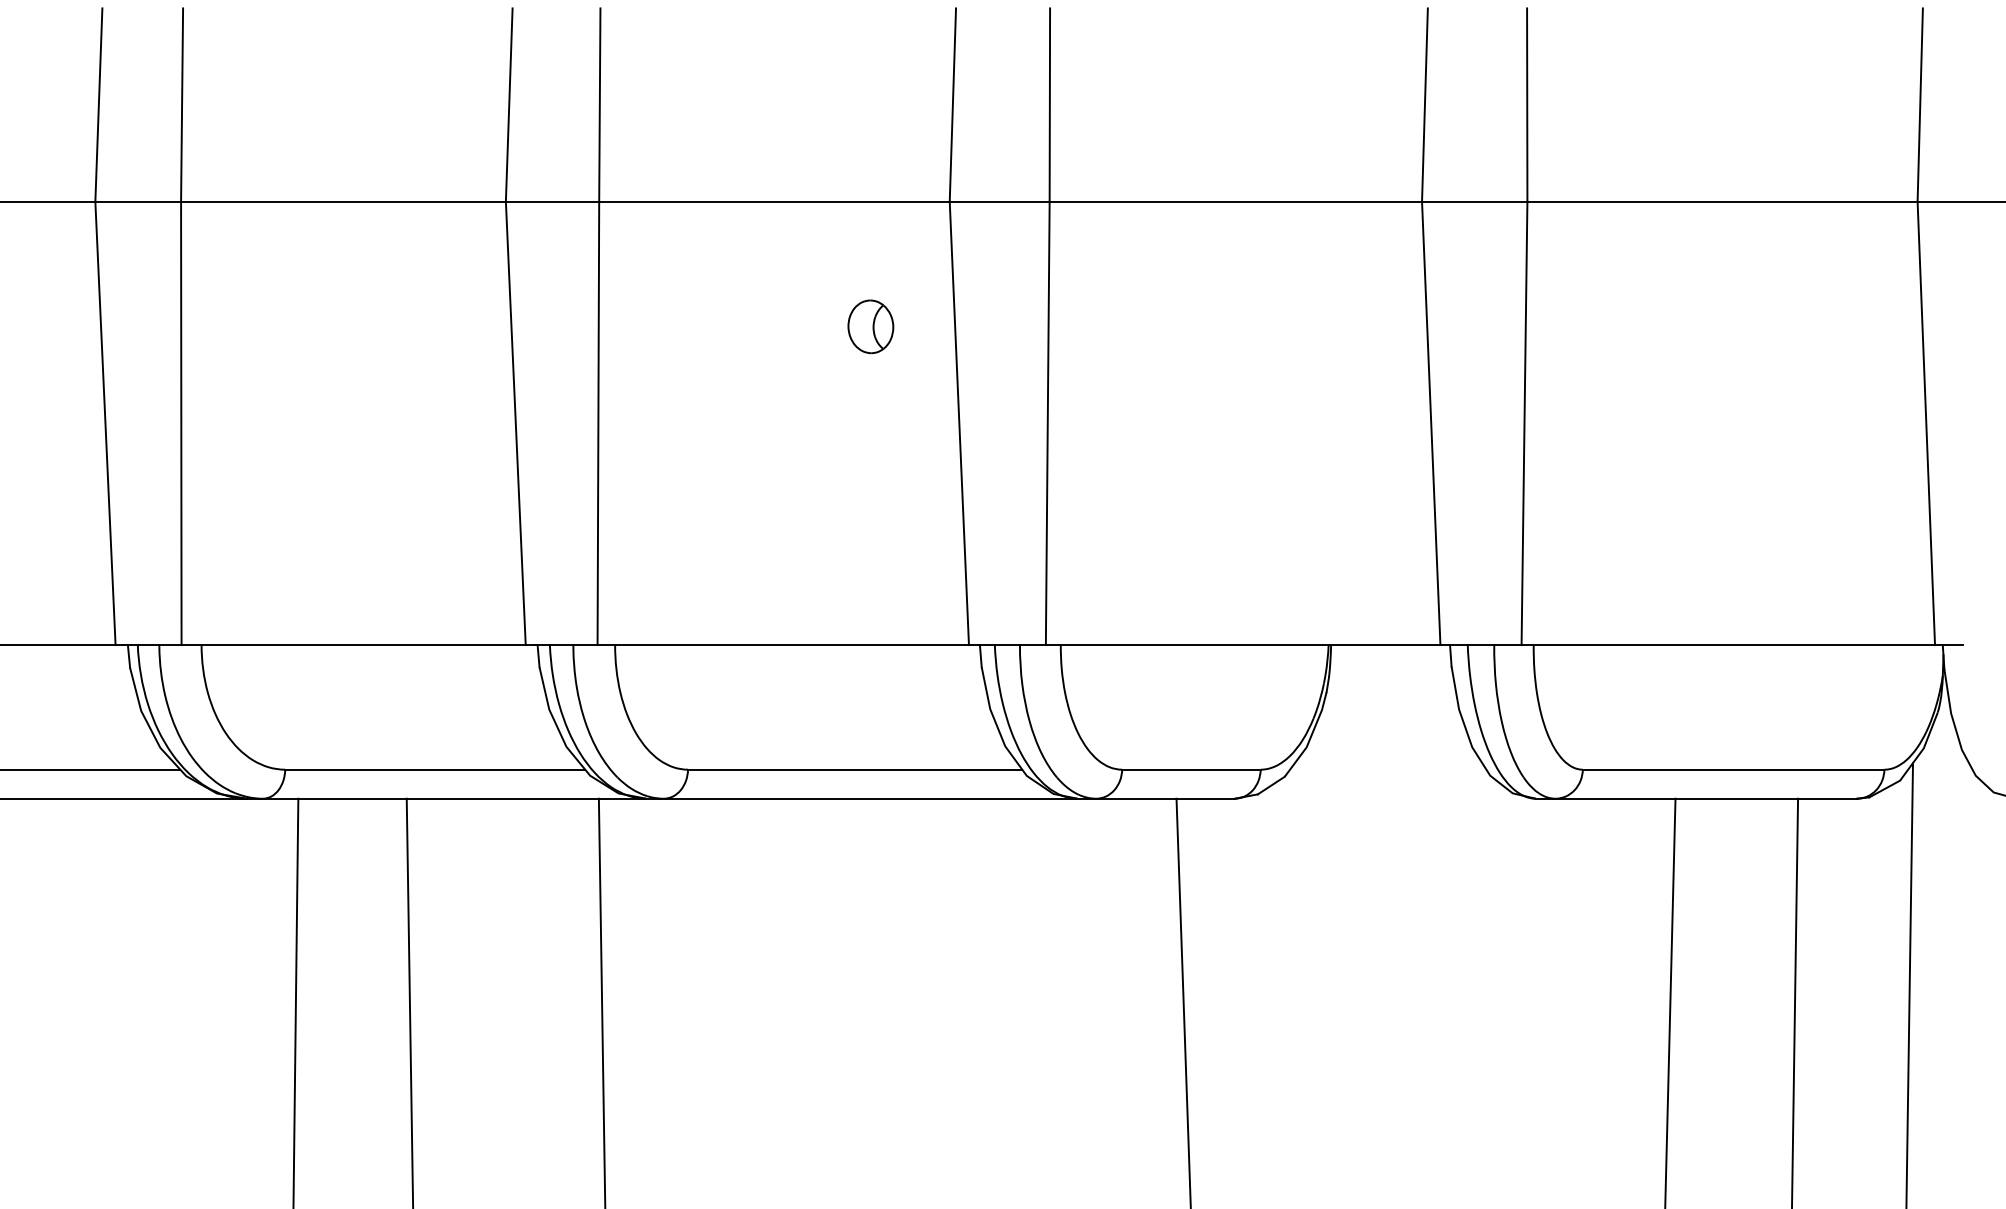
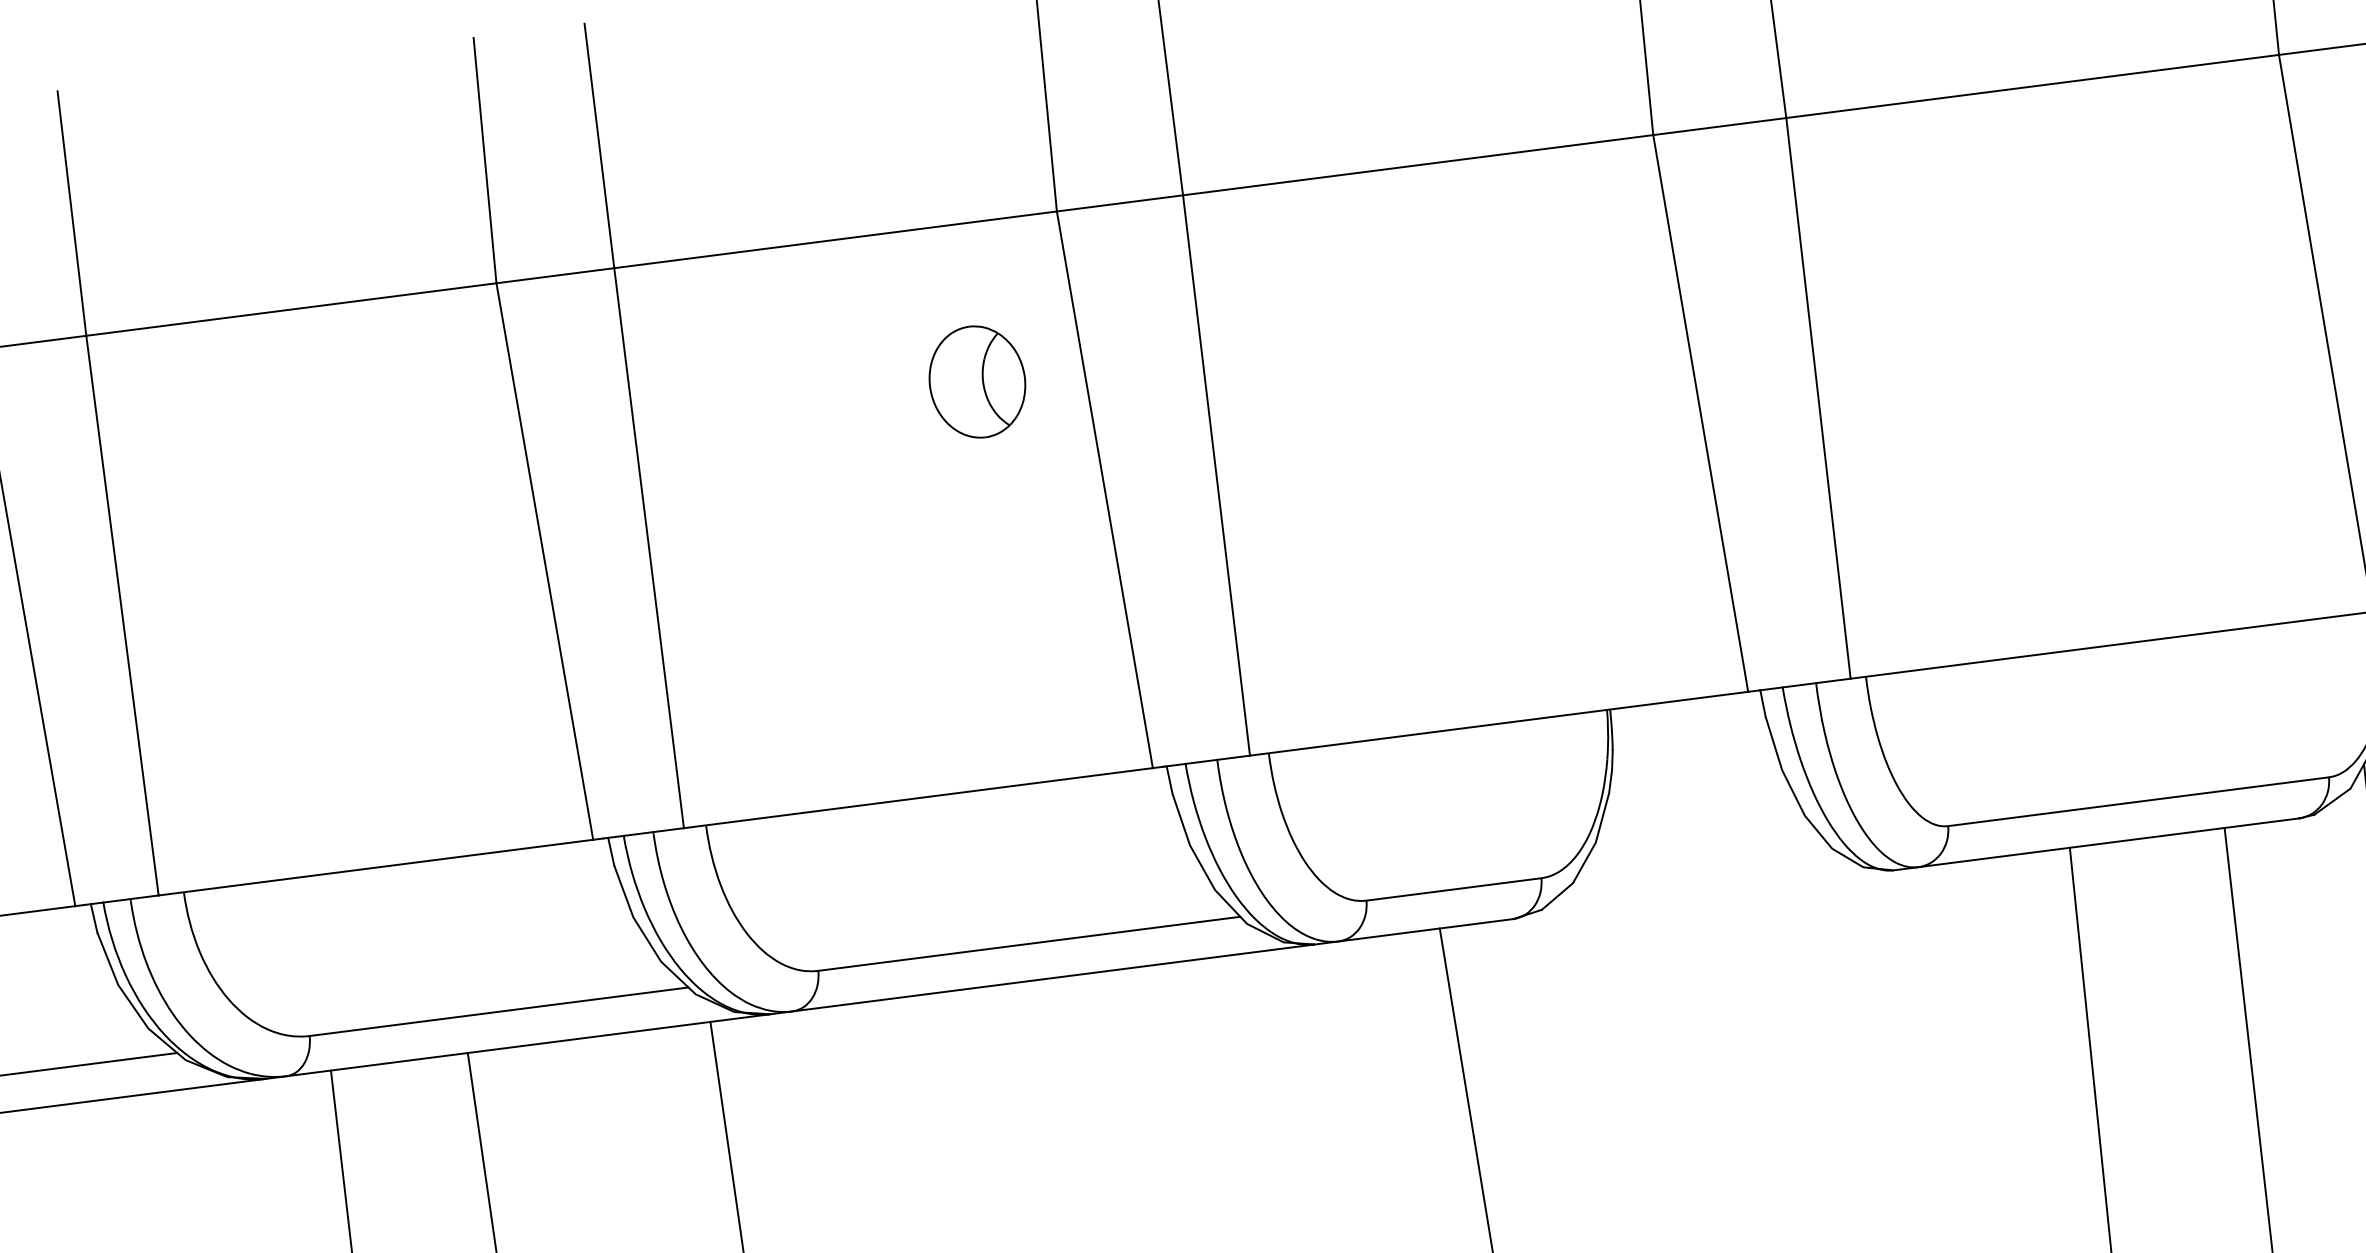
part: (870, 326) -> (977, 381), size x1.67

